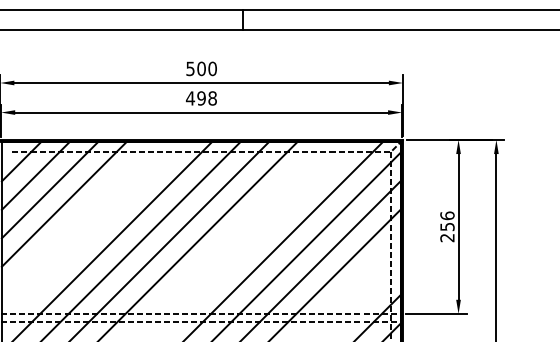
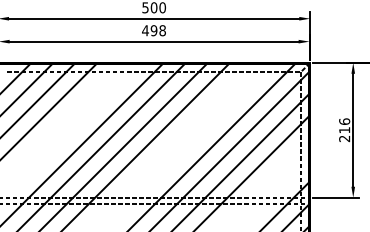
text: (447, 227) -> (344, 130), 256 -> 216

